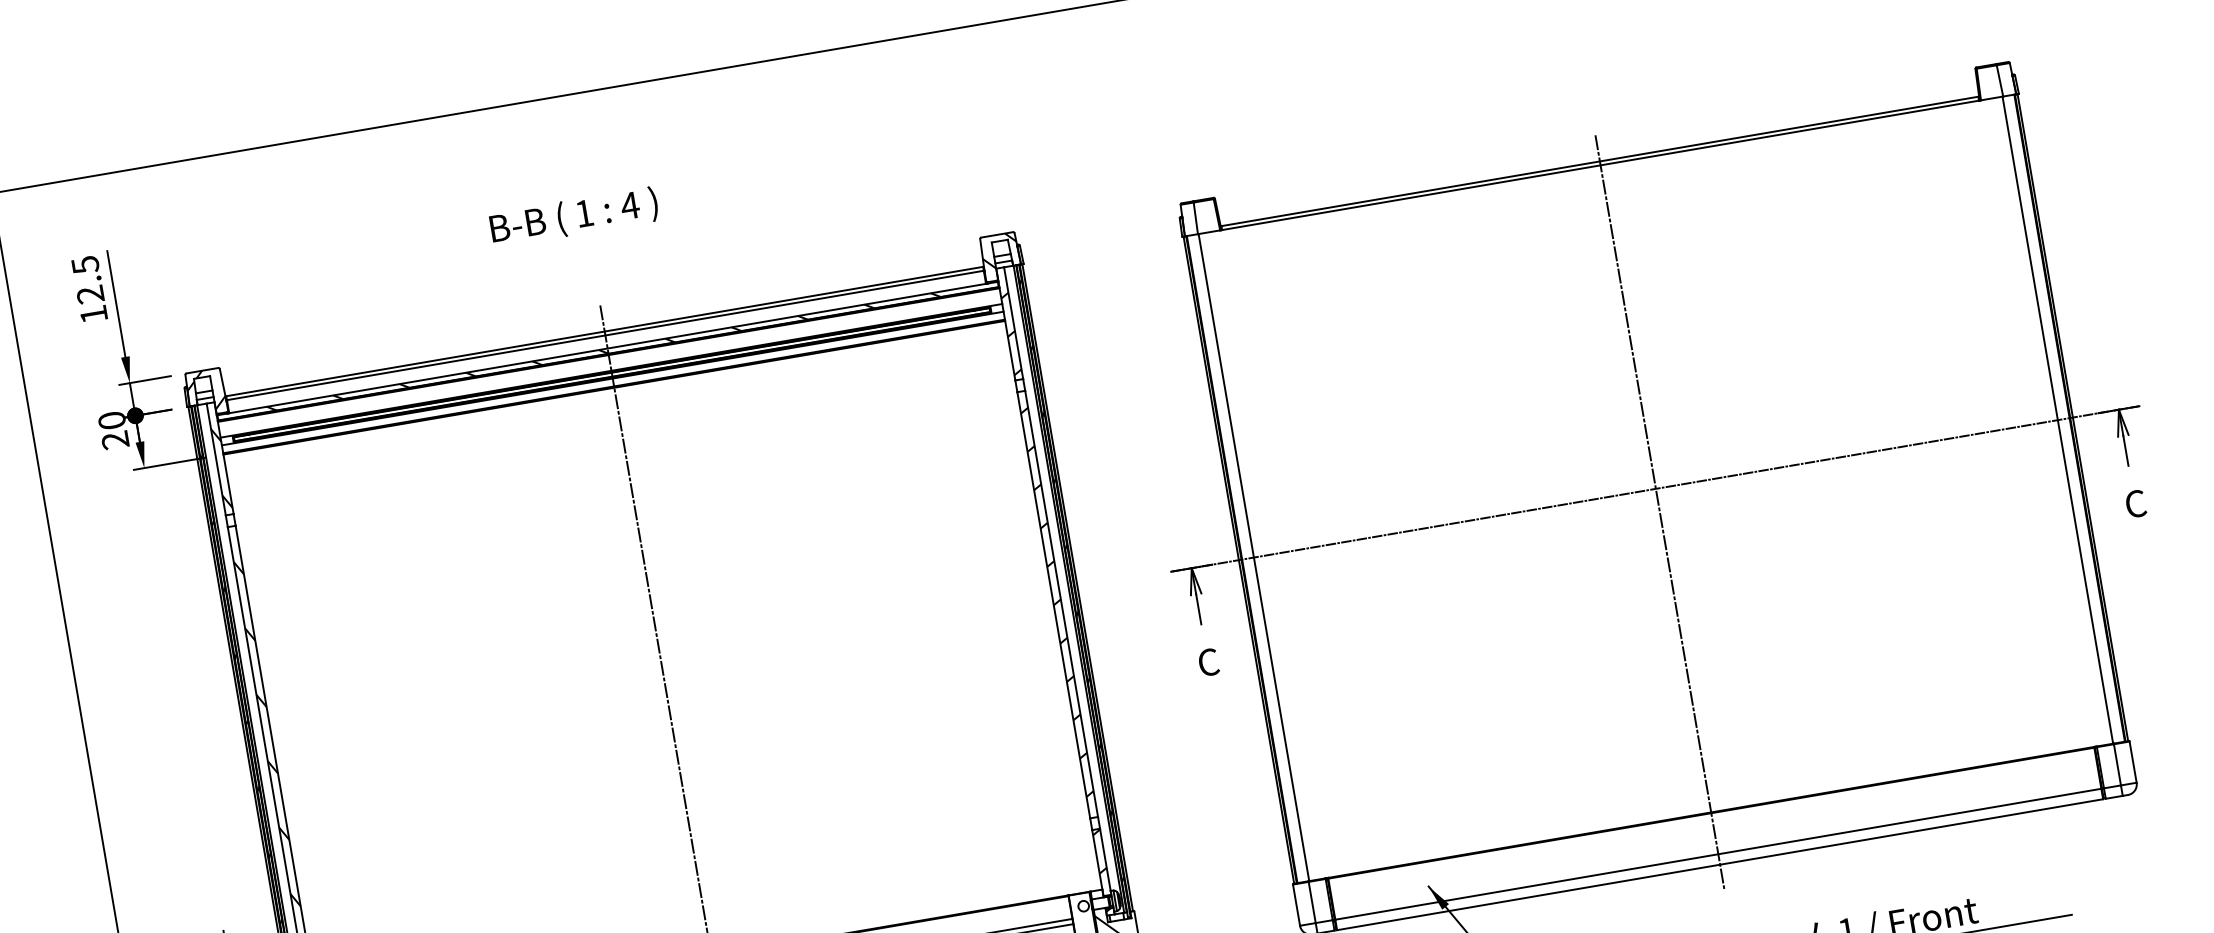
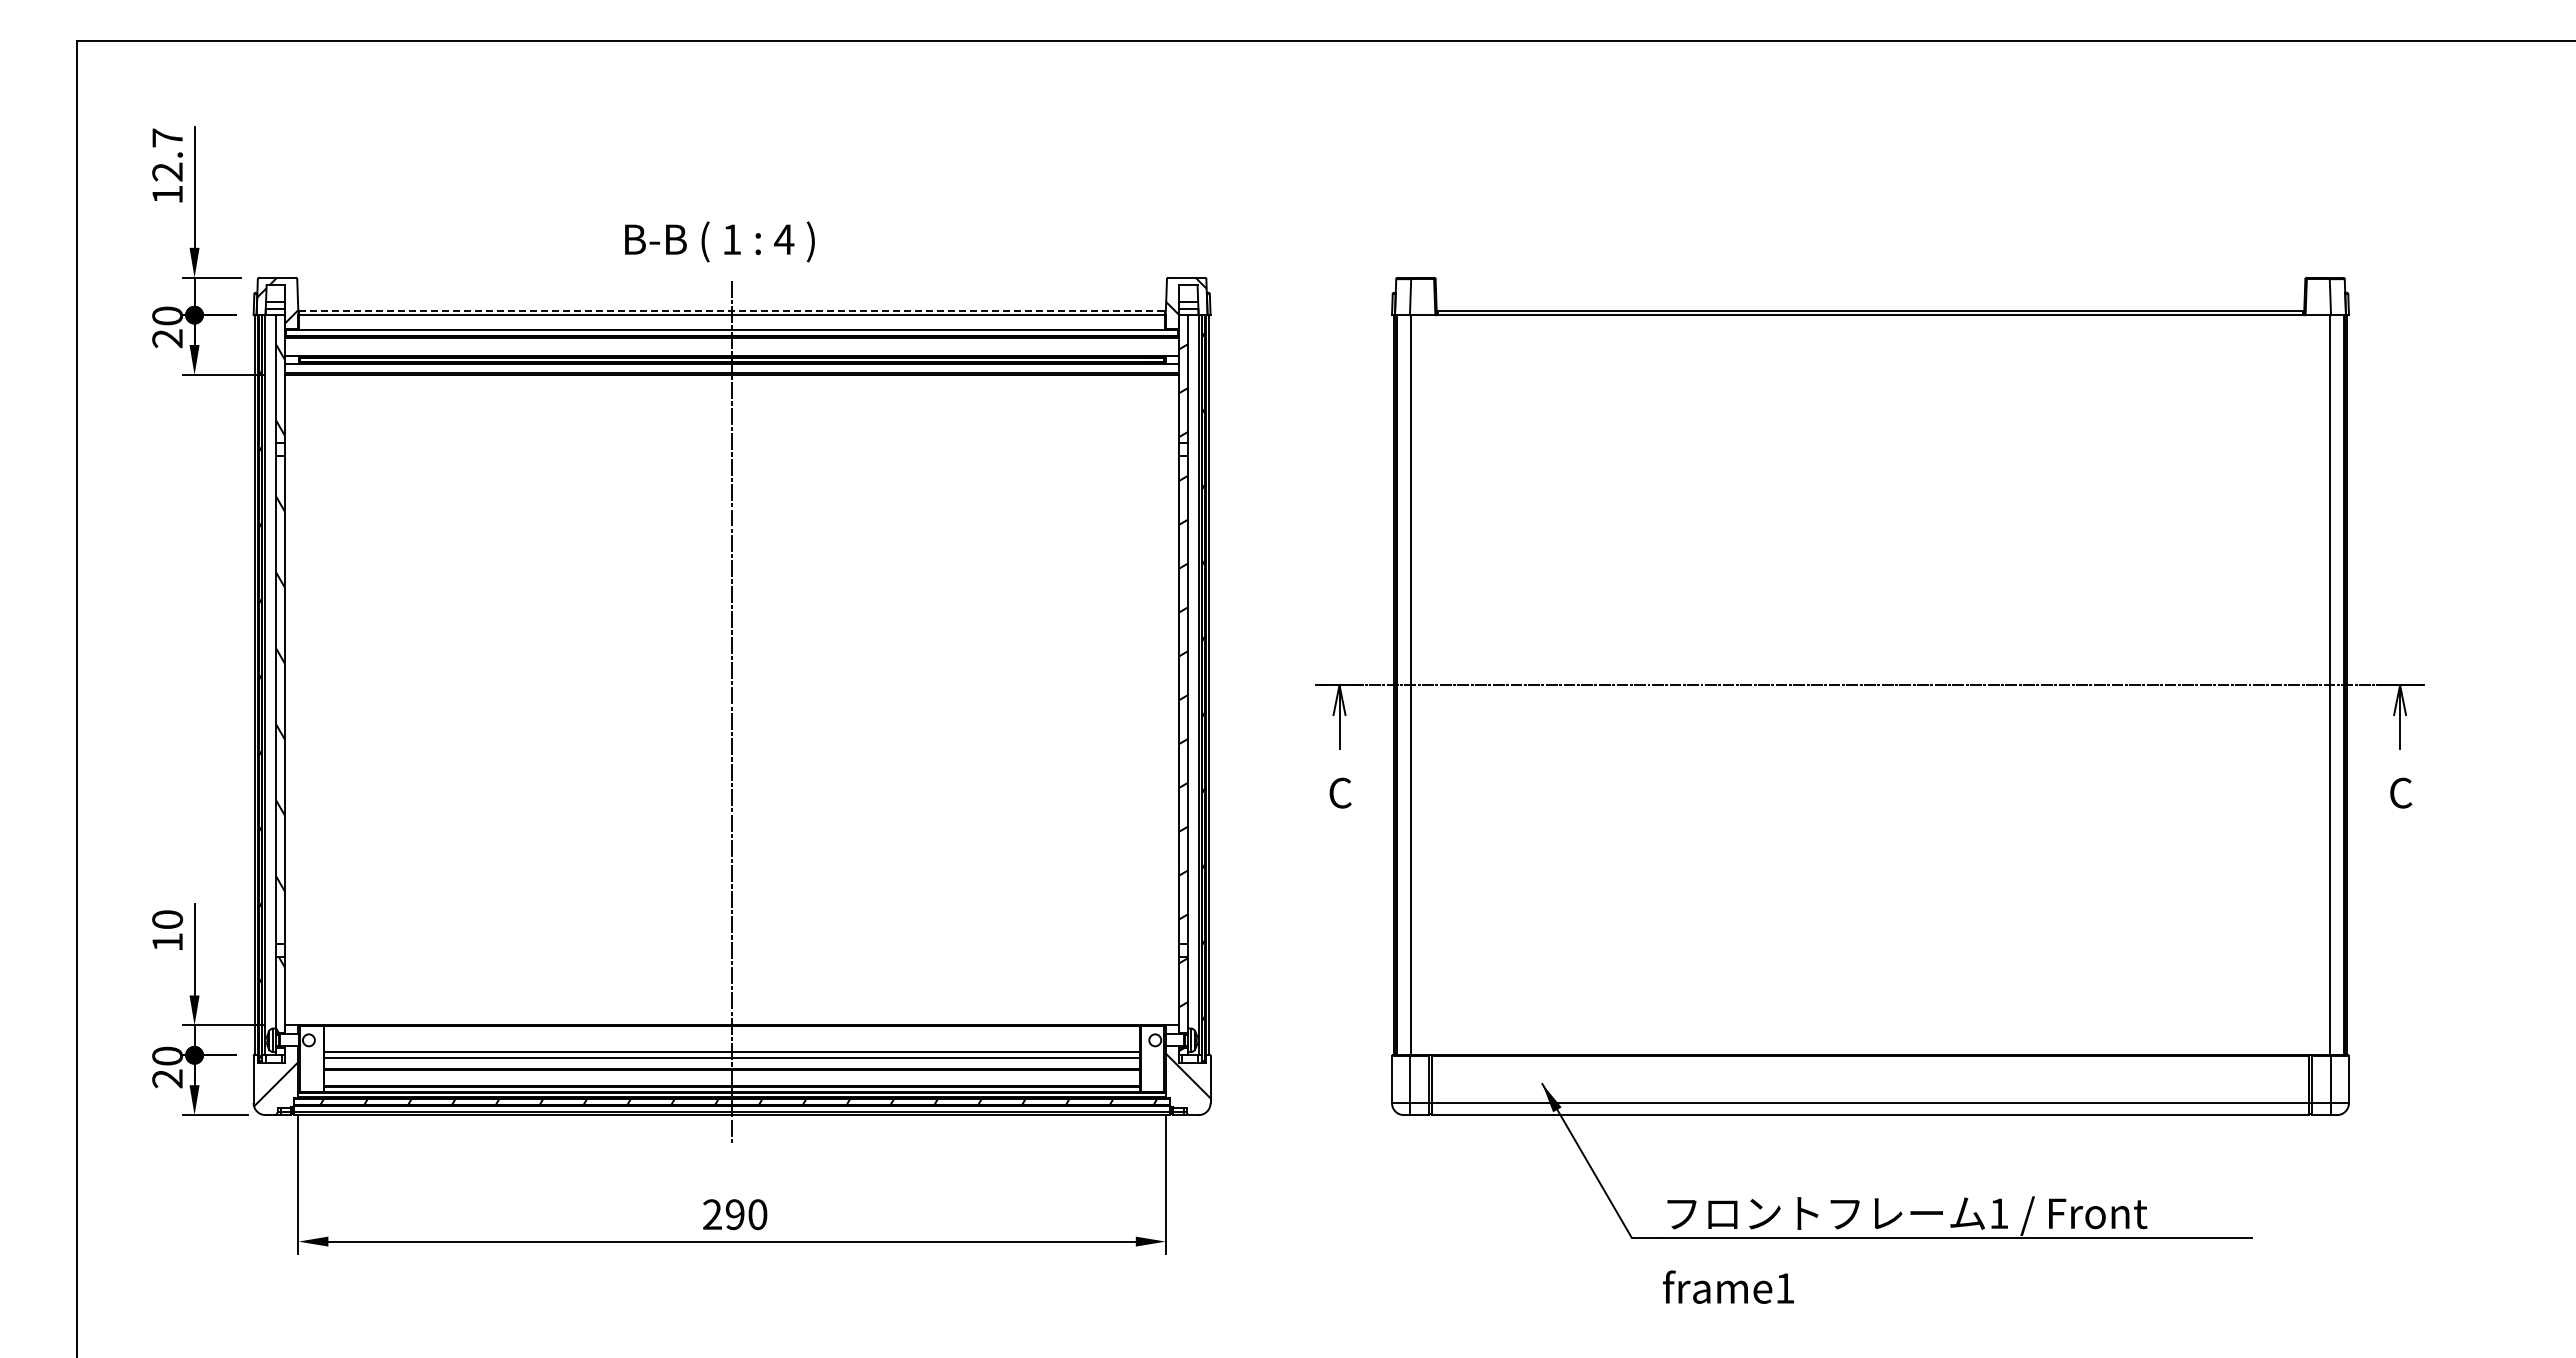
text: (573, 217) -> (719, 241), moved
text: (85, 264) -> (167, 137), 12.5 -> 12.7
line: (605, 331) -> (732, 310), solid -> dashed
hatch: (632, 347) -> (760, 333), removed
line: (1659, 512) -> (1870, 712), removed

